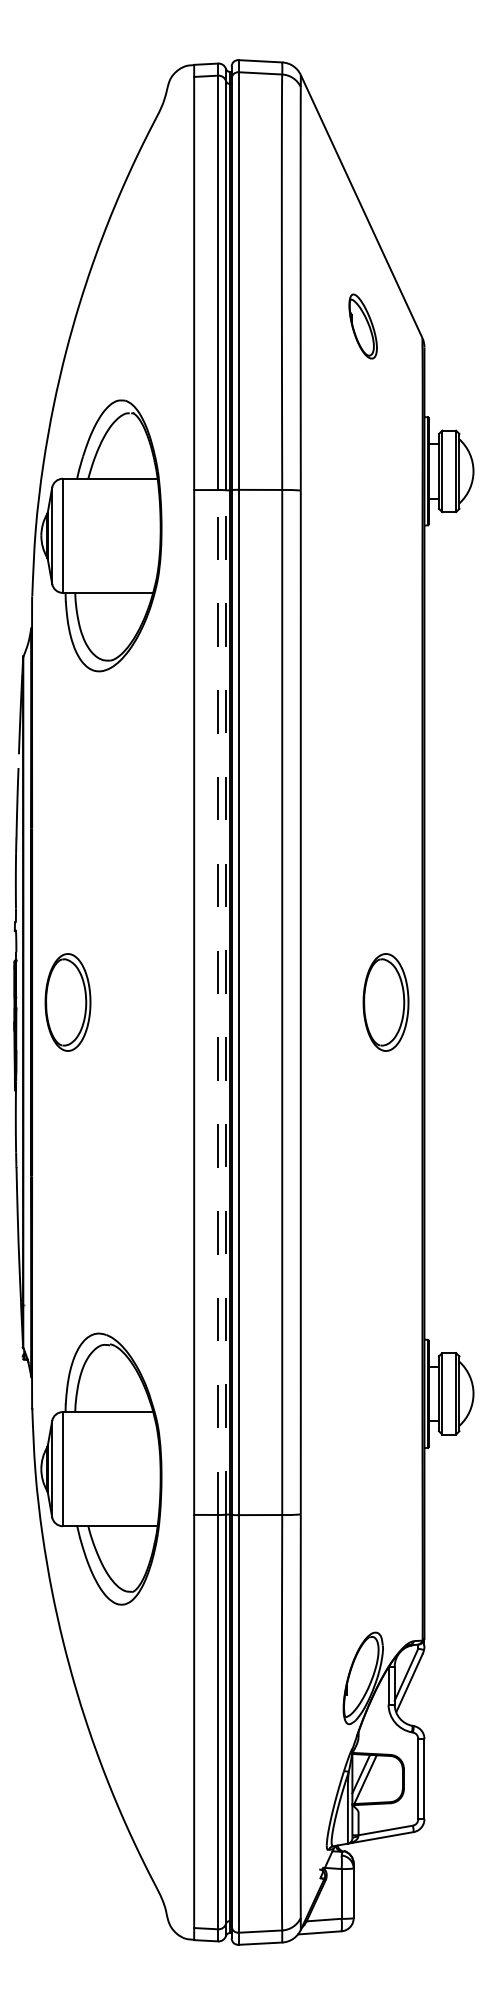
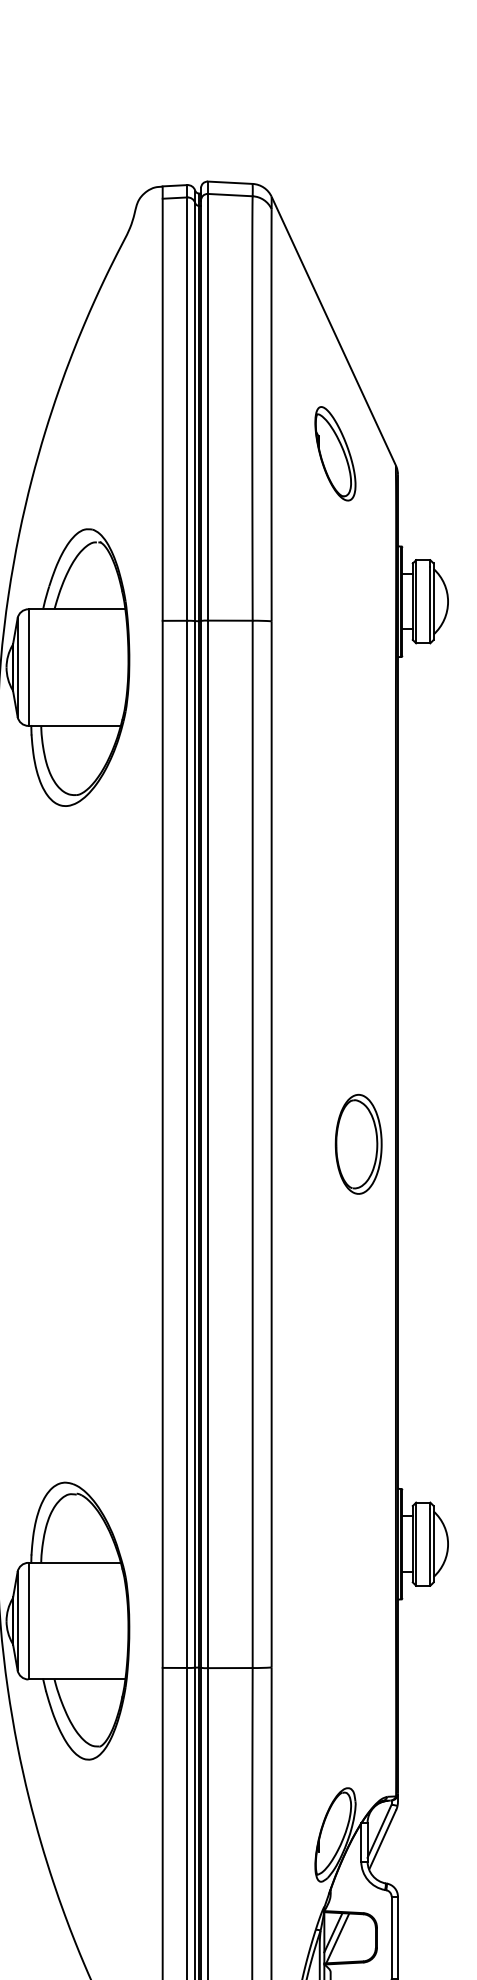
part: (362, 326) -> (334, 453), size x1.43
line: (225, 1001) -> (194, 1143), dashed -> solid
part: (67, 1002) -> (33, 1144), removed
line: (218, 1002) -> (187, 1144), dashed -> solid

